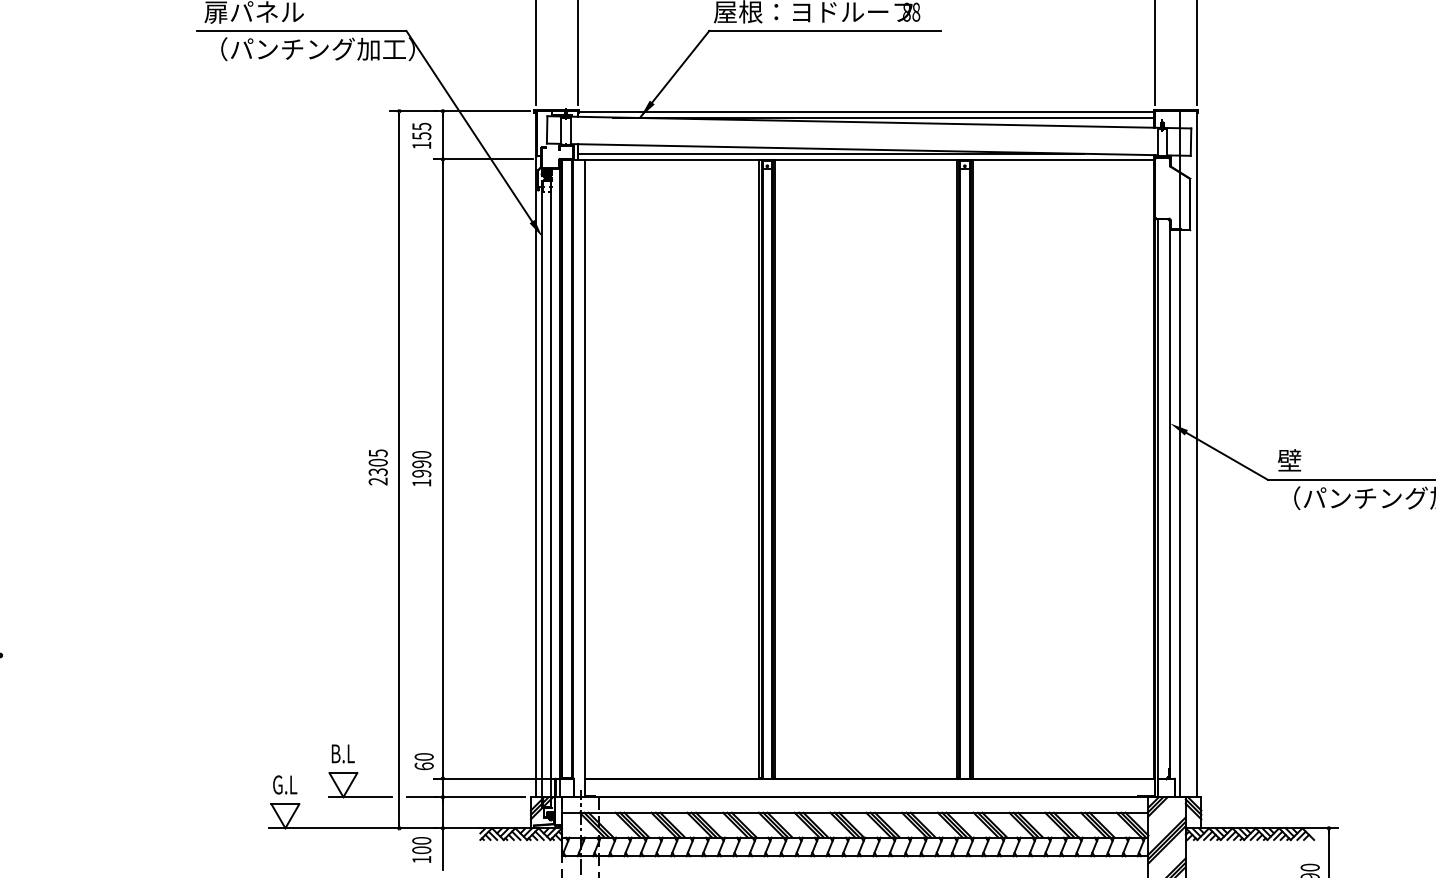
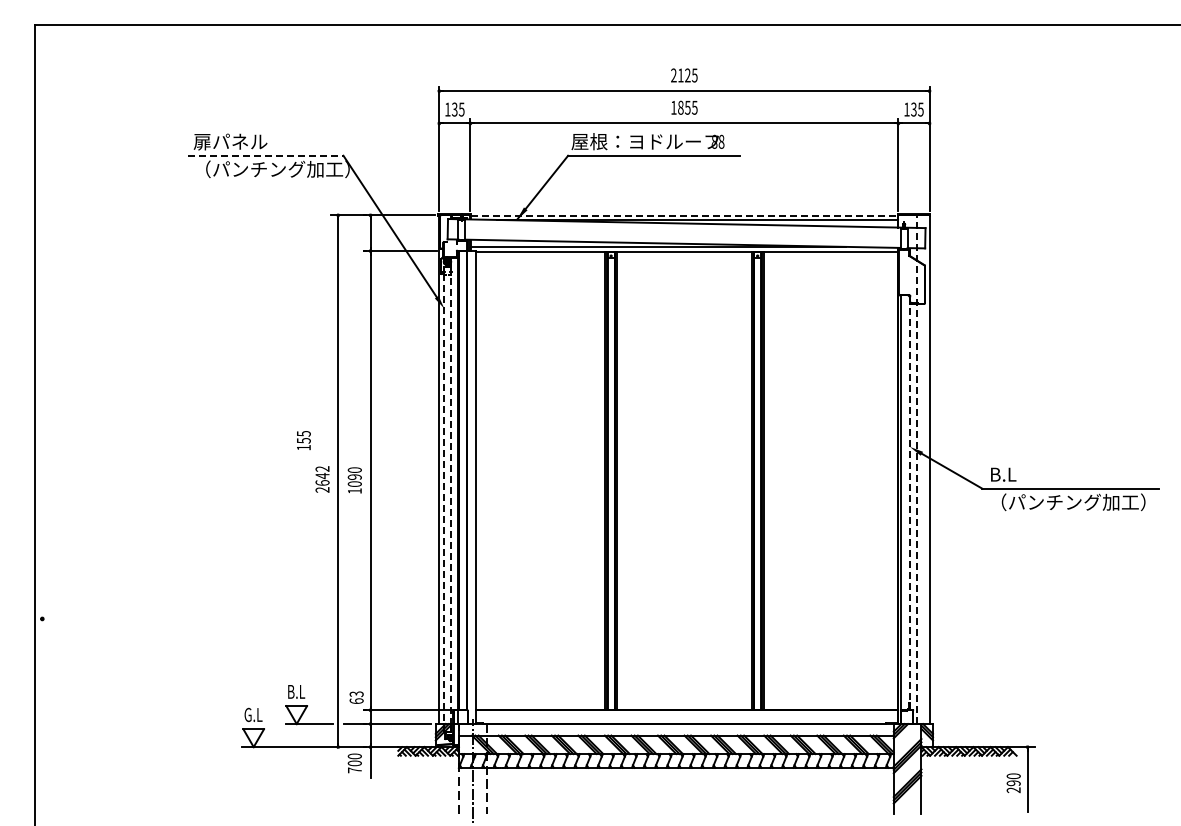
line: (301, 30) -> (265, 155), solid -> dashed
line: (866, 111) -> (684, 215), solid -> dashed
text: (421, 135) -> (303, 440), moved
line: (1179, 453) -> (916, 469), solid -> dashed
text: (1295, 459) -> (1002, 473), 壁 -> B.L
text: (378, 462) -> (322, 475), 2305 -> 2642
text: (421, 472) -> (354, 483), 1990 -> 1090
line: (542, 494) -> (444, 499), solid -> dashed
line: (550, 495) -> (450, 500), solid -> dashed
line: (1169, 499) -> (909, 503), solid -> dashed
text: (423, 757) -> (356, 694), 60 -> 63
text: (421, 859) -> (354, 770), 100 -> 700

